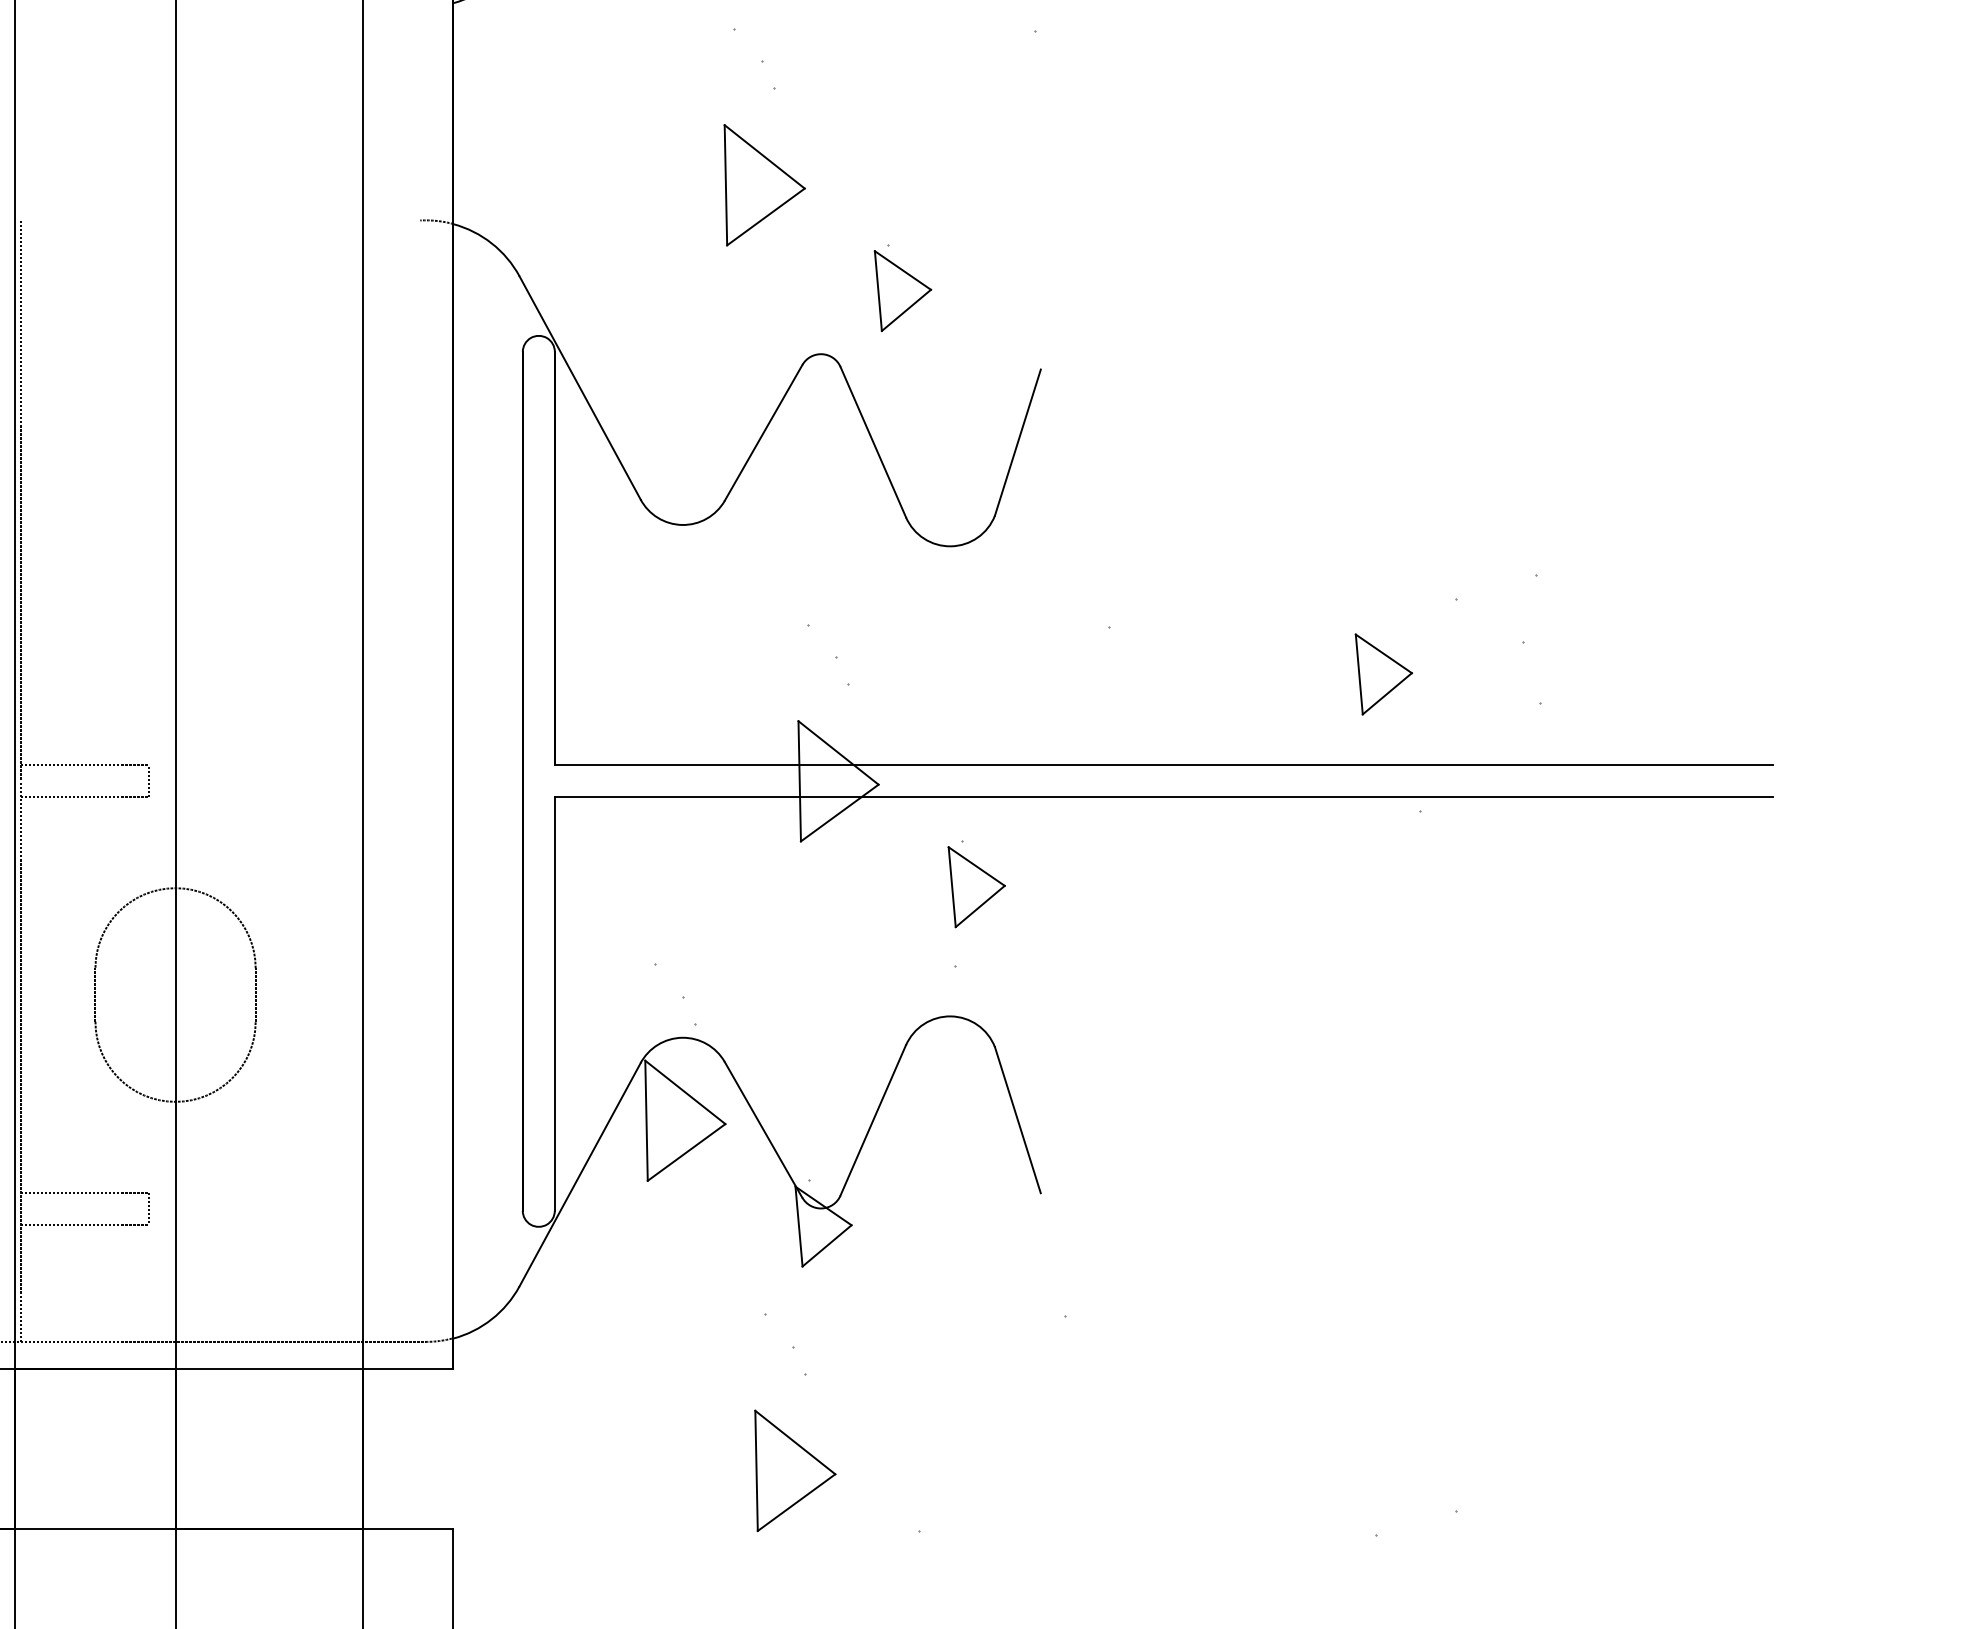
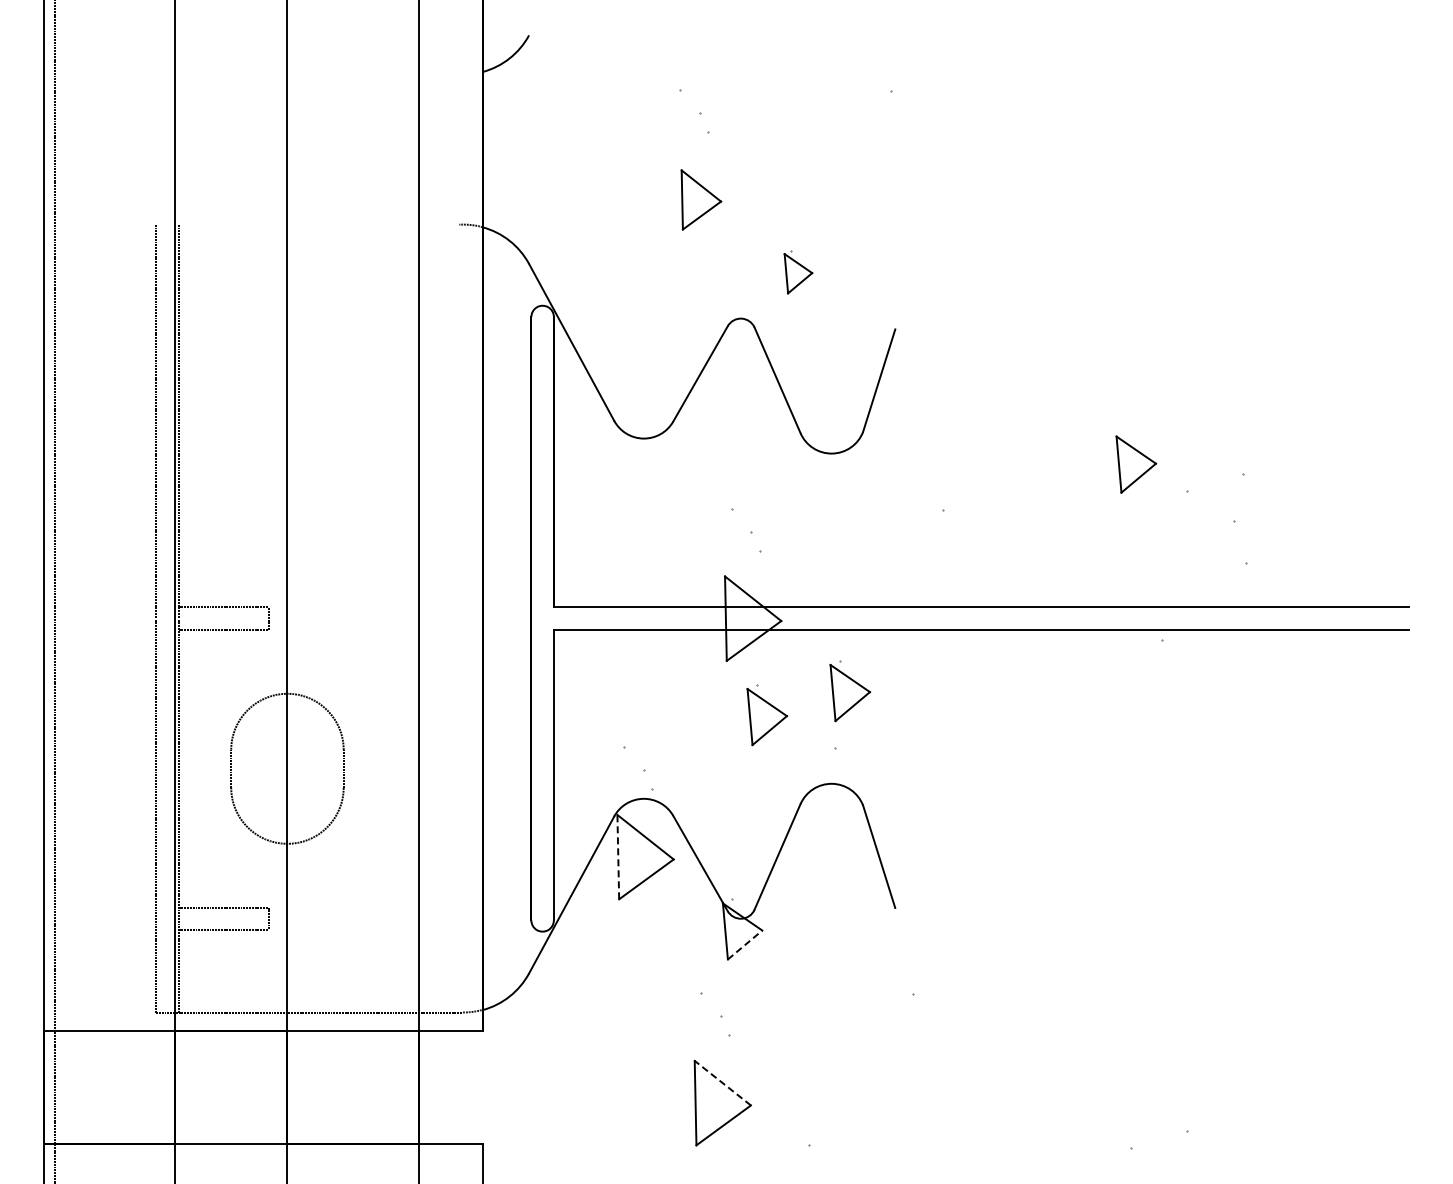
part: (764, 184) -> (701, 199), size x0.7
part: (903, 288) -> (798, 272), size x0.7
part: (1384, 674) -> (1136, 464), moved
part: (858, 919) -> (767, 715), added
line: (646, 1119) -> (618, 856), solid -> dashed
line: (827, 1246) -> (745, 945), solid -> dashed
line: (794, 1443) -> (722, 1083), solid -> dashed

